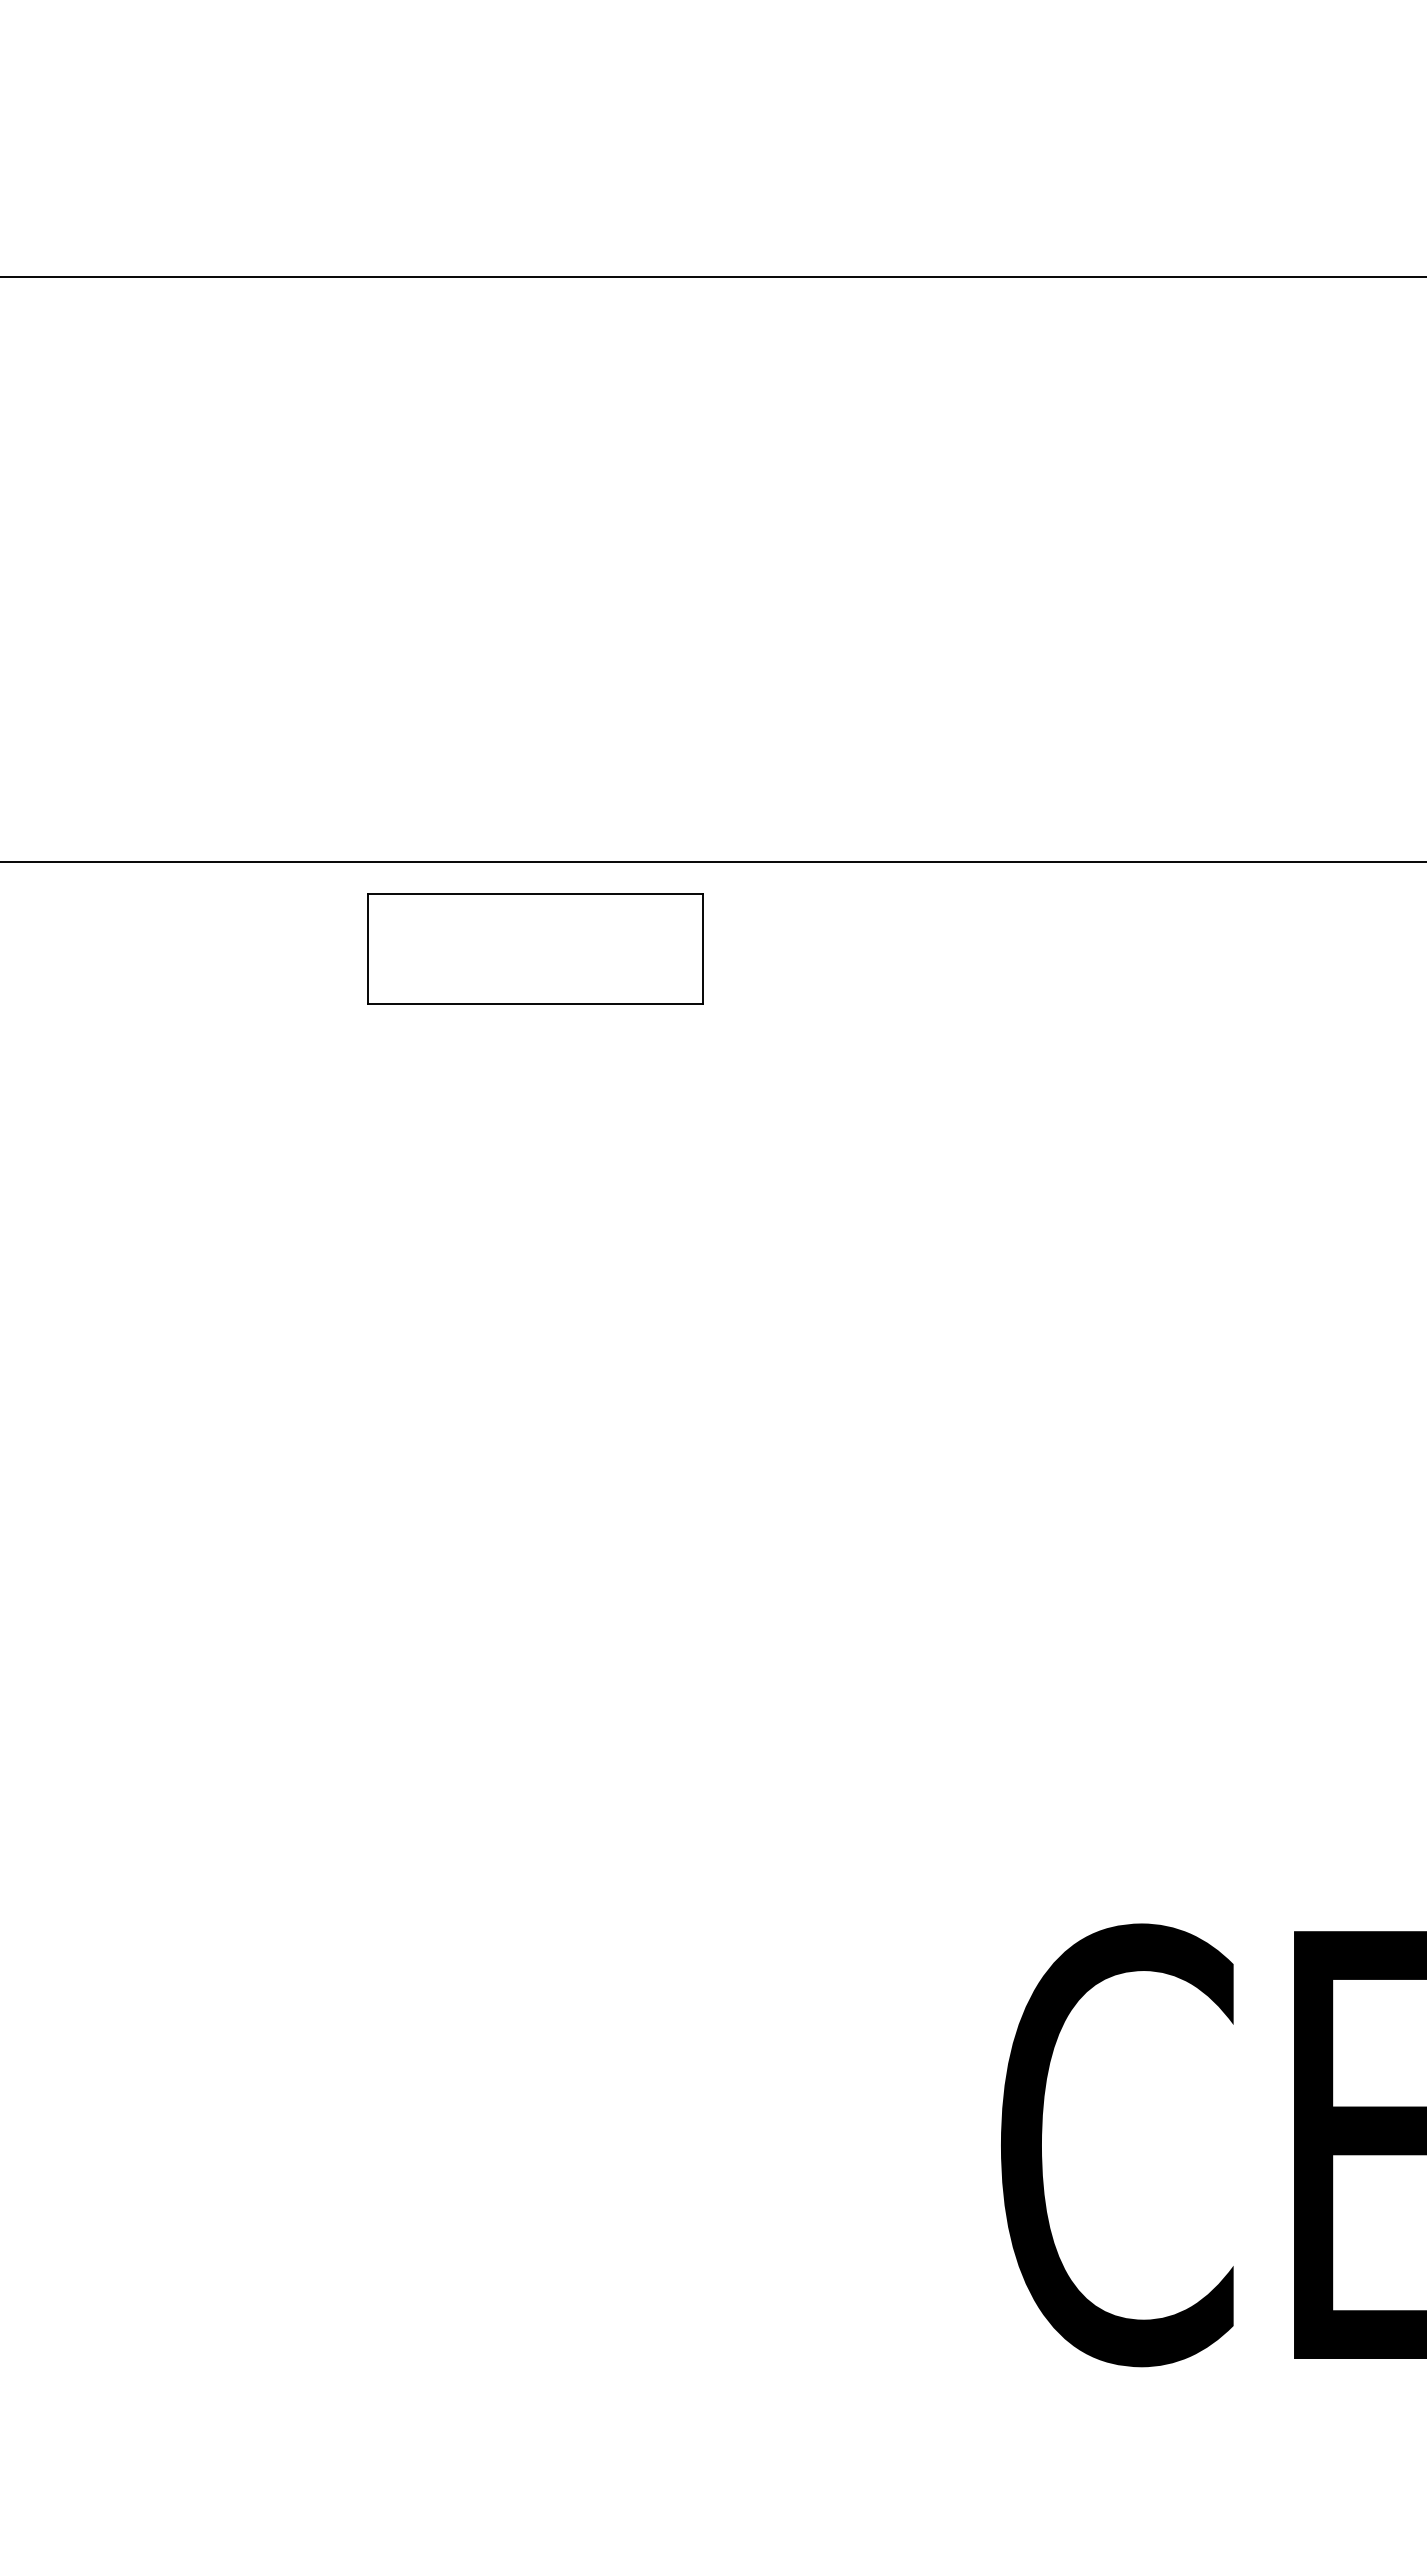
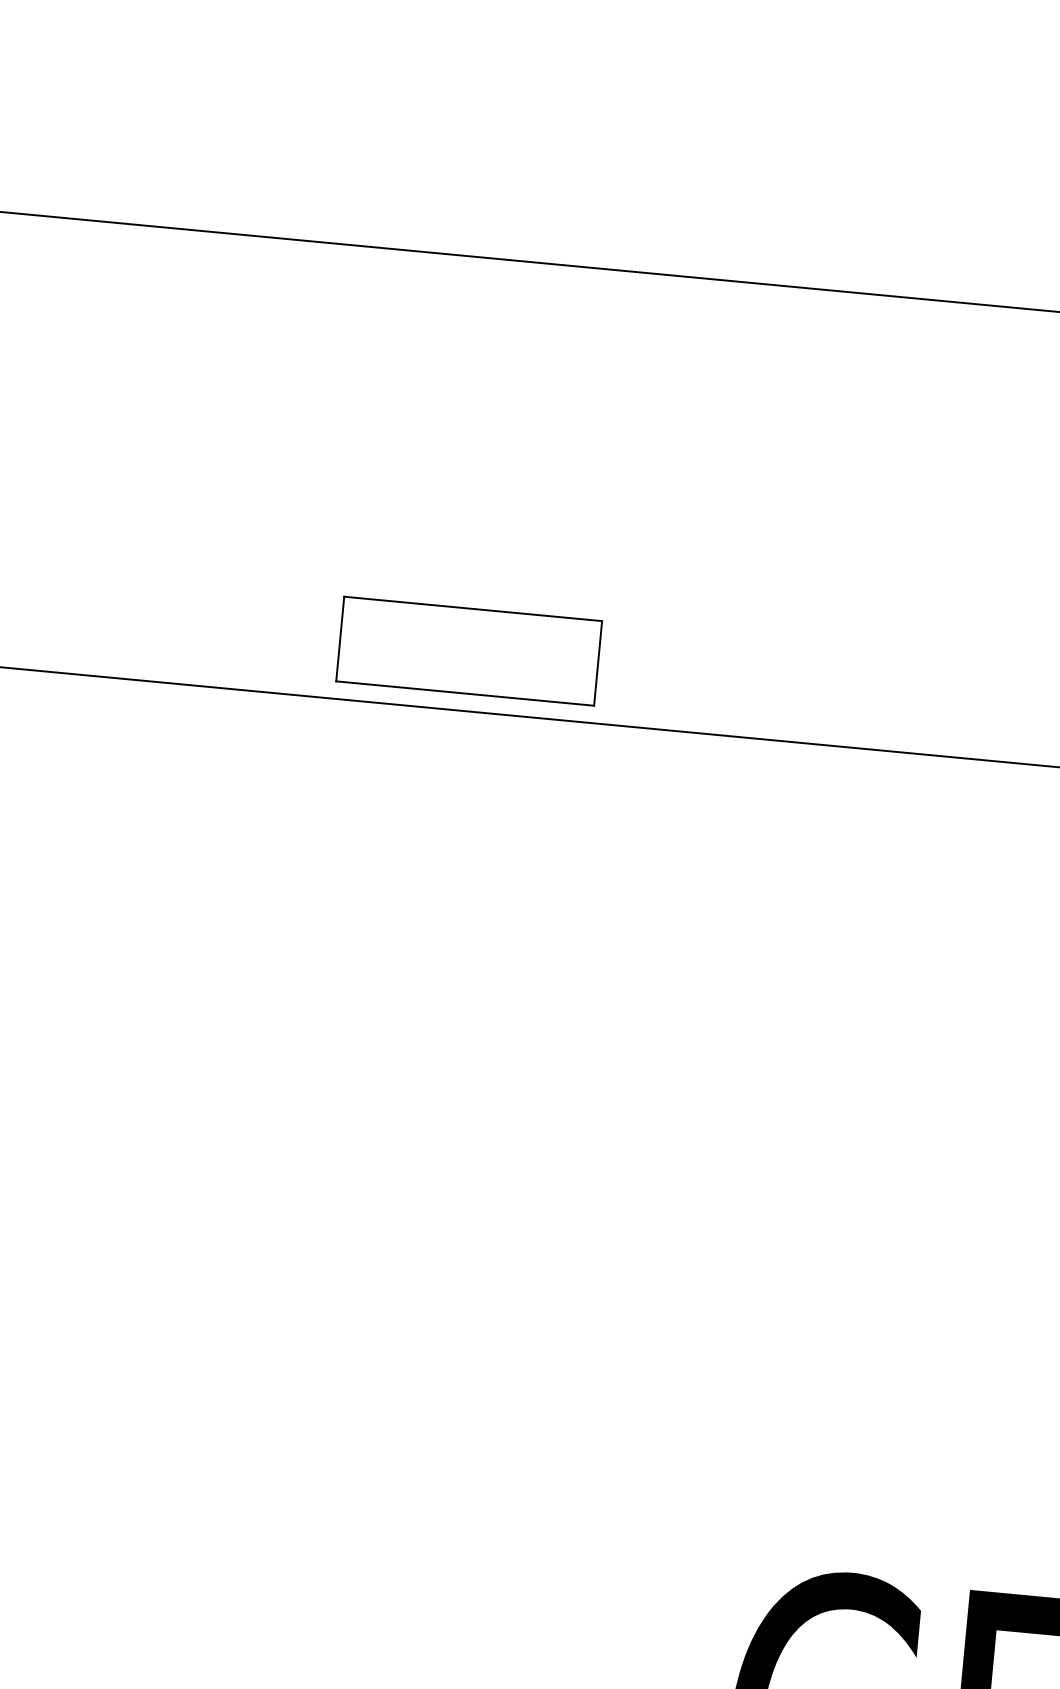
part: (535, 948) -> (469, 651), moved

